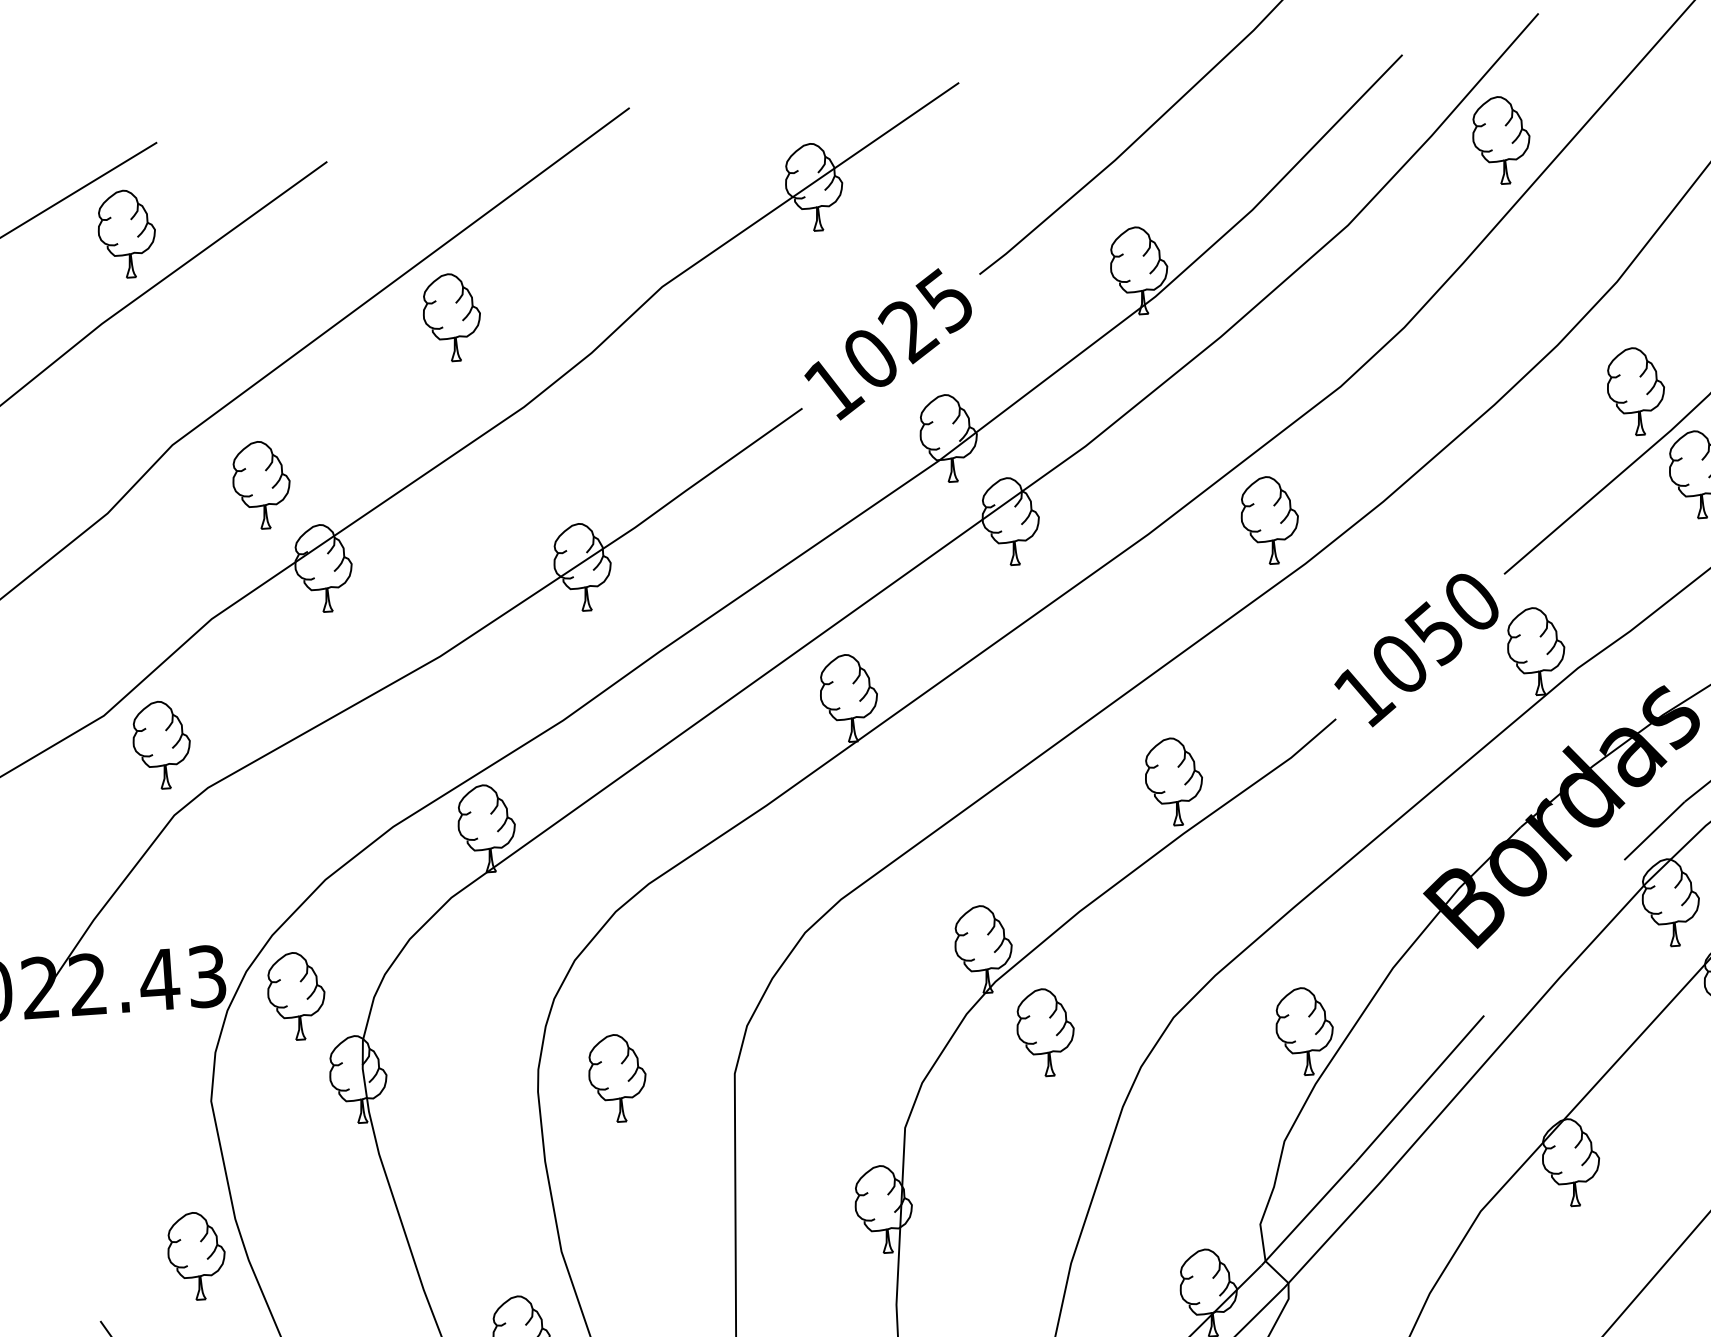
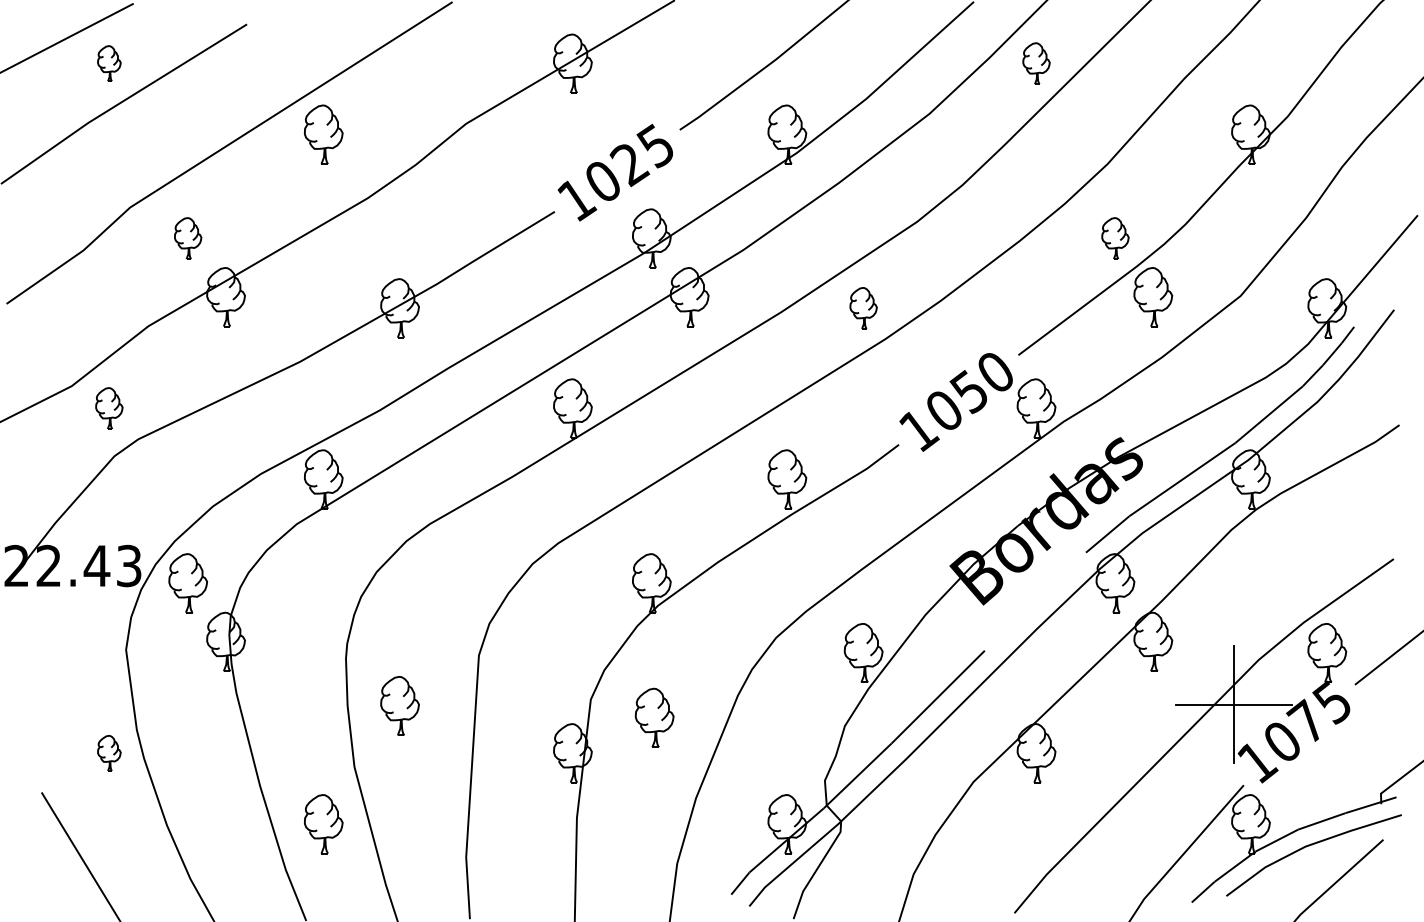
part: (1501, 139) -> (1036, 63), size x0.7
part: (127, 233) -> (109, 63), size x0.6
part: (1636, 391) -> (1115, 238), size x0.7
part: (260, 485) -> (187, 238), size x0.7
part: (1269, 520) -> (863, 308), size x0.7
part: (162, 745) -> (109, 408), size x0.7
part: (1045, 1031) -> (654, 717), moved
part: (616, 1077) -> (399, 705), moved
part: (197, 1256) -> (109, 753), size x0.6

